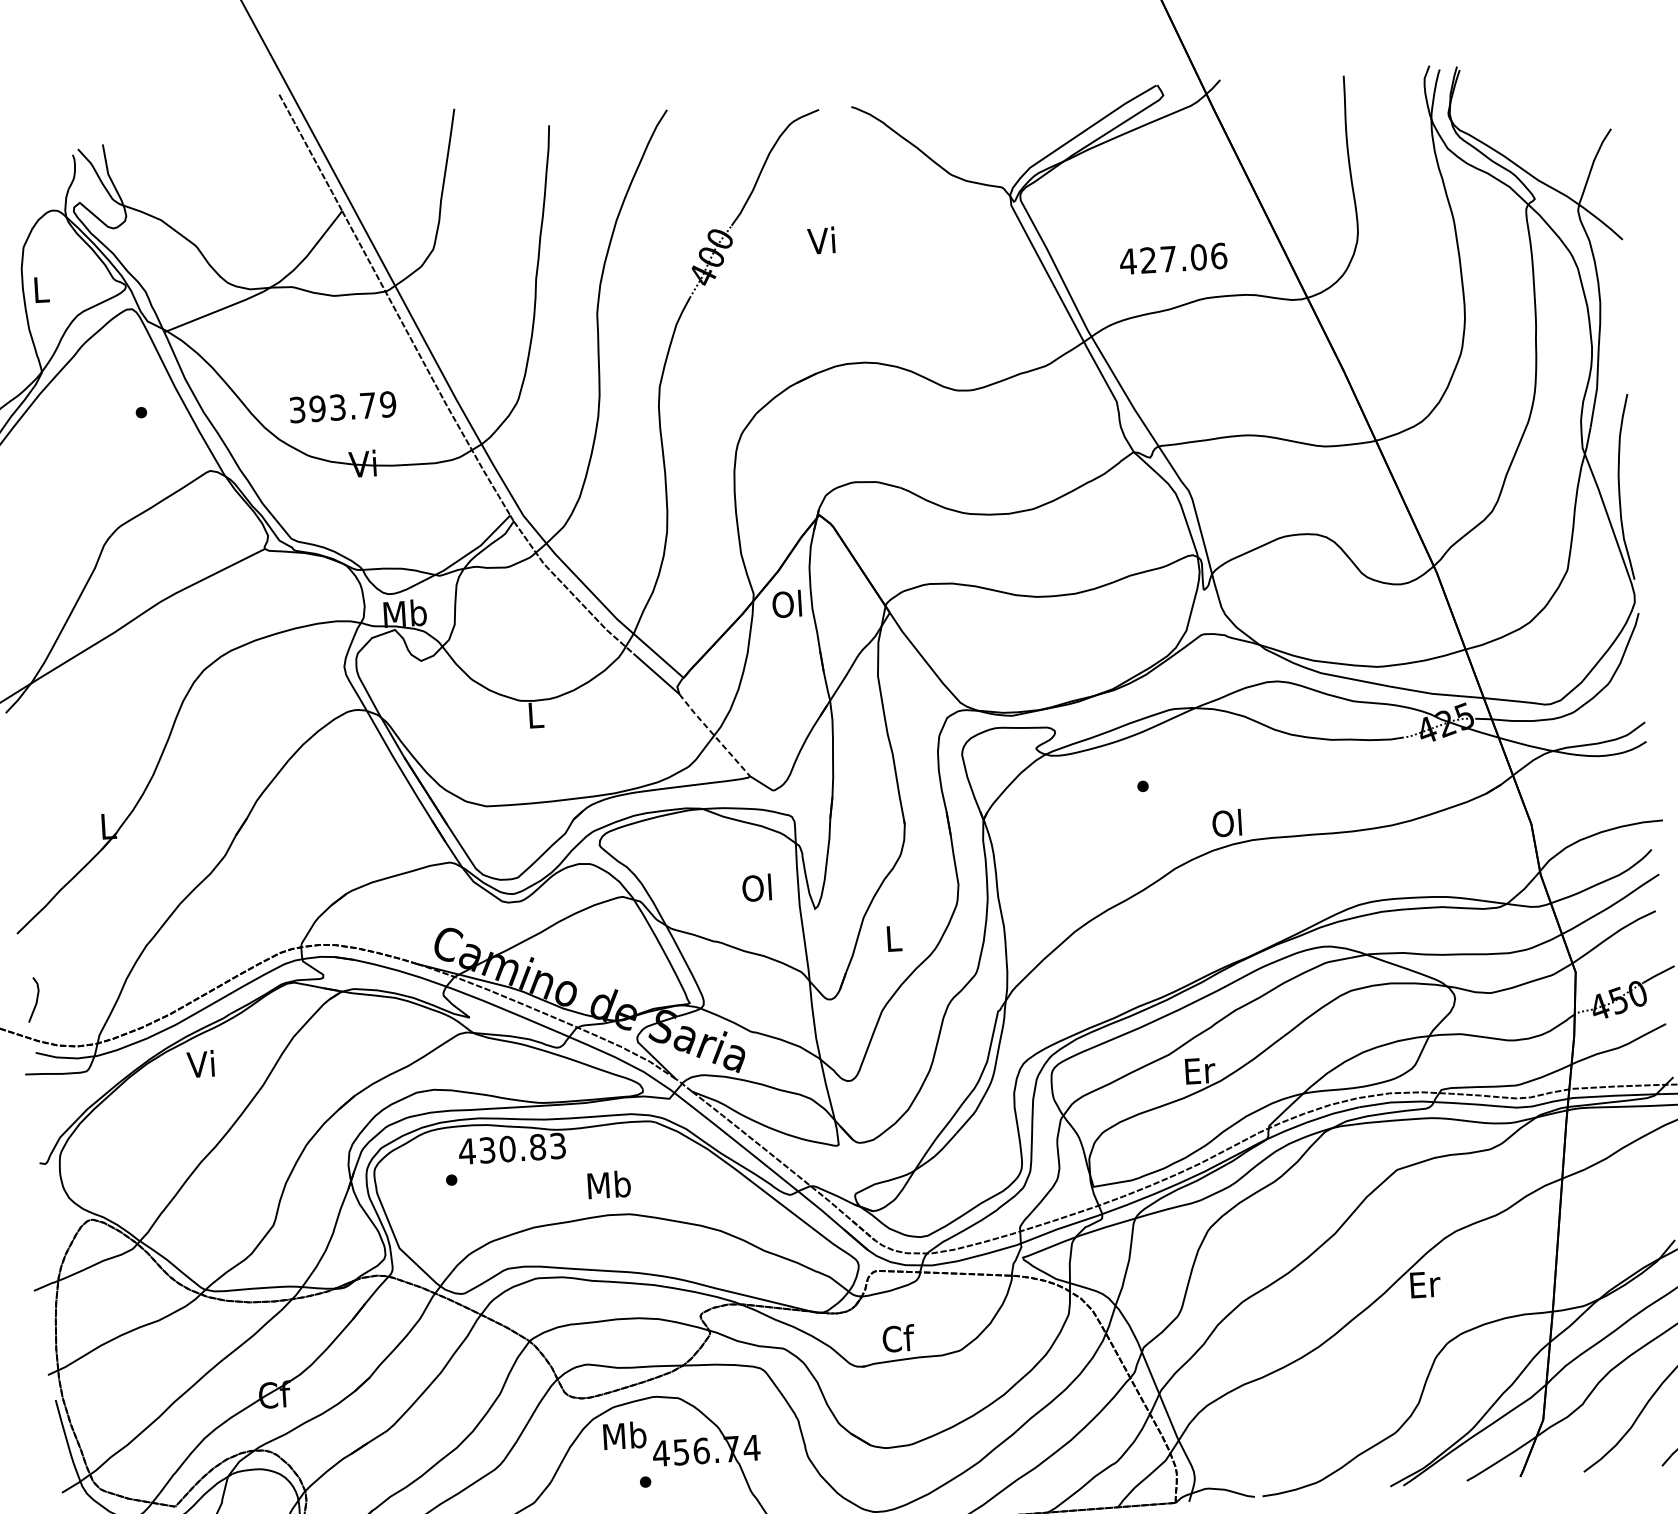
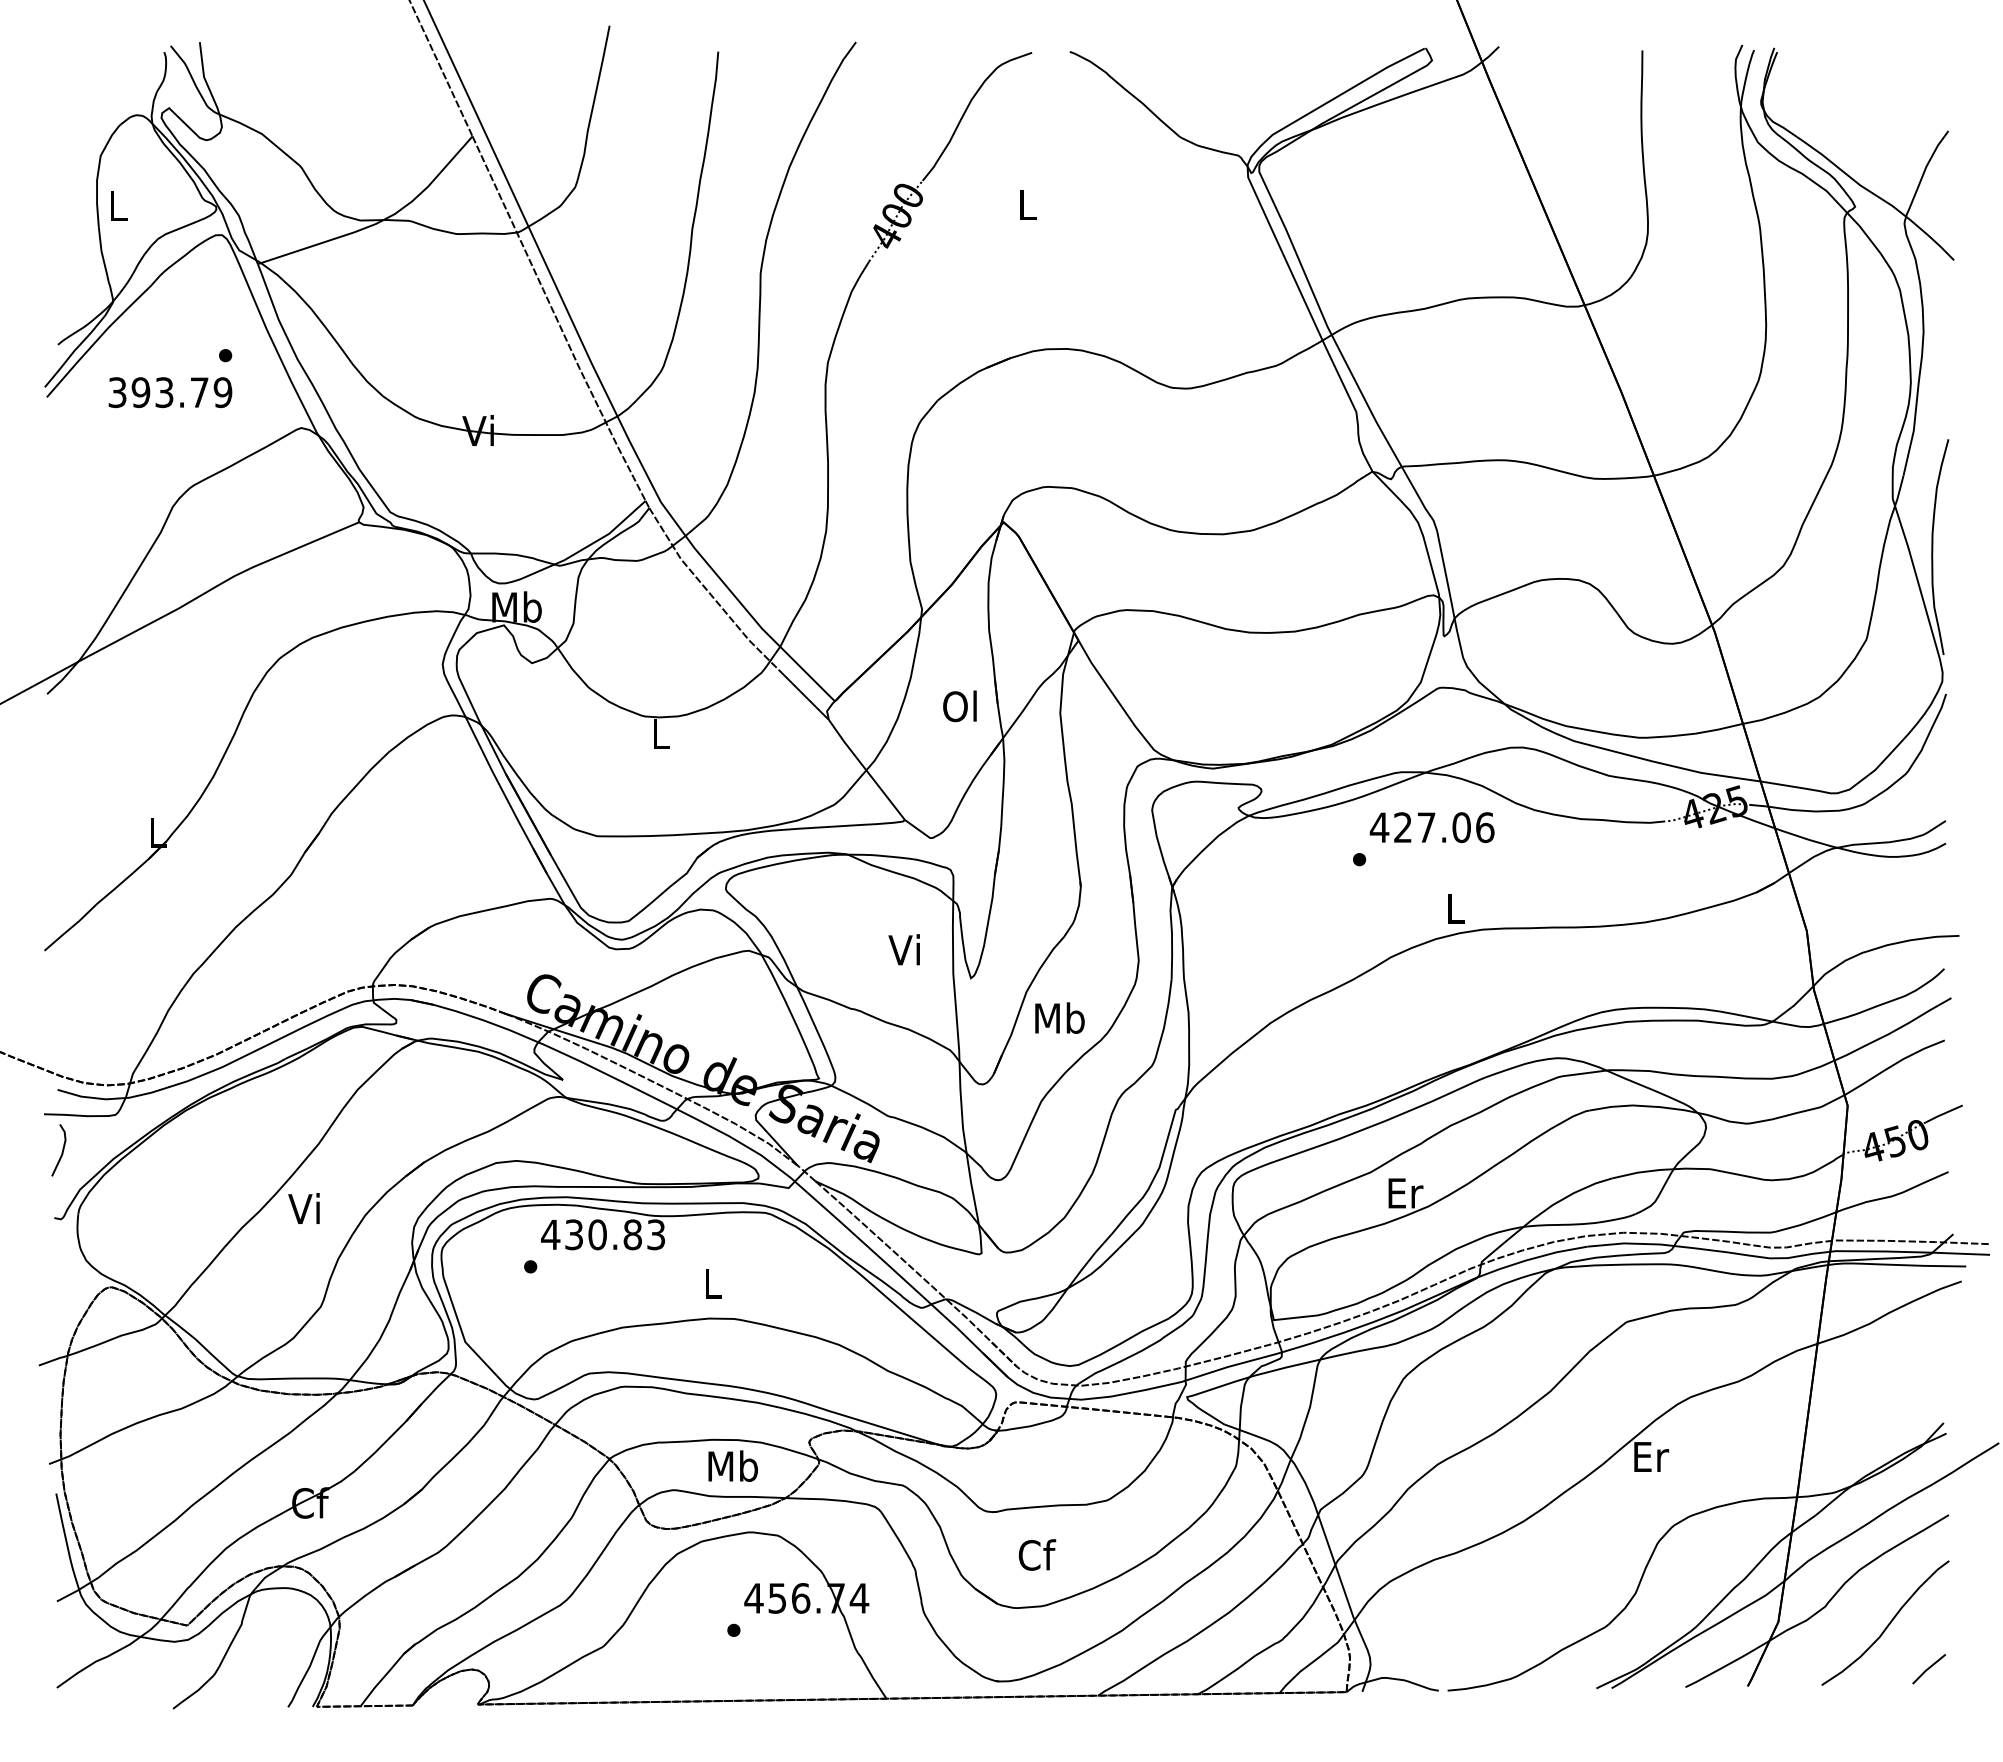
text: (821, 239) -> (1025, 203), Vi -> L
text: (1172, 258) -> (1431, 827), moved
text: (342, 407) -> (170, 392), moved
text: (786, 604) -> (959, 706), moved
line: (714, 735) -> (866, 770), dashed -> solid
text: (1226, 823) -> (1453, 908), Ol -> L
text: (756, 887) -> (904, 949), Ol -> Vi
text: (893, 937) -> (1059, 1017), L -> Mb
line: (35, 1001) -> (61, 1152), moved
text: (200, 1064) -> (303, 1208), moved
text: (608, 1184) -> (712, 1283), Mb -> L
text: (898, 1338) -> (1037, 1554), moved
text: (624, 1435) -> (732, 1465), moved

